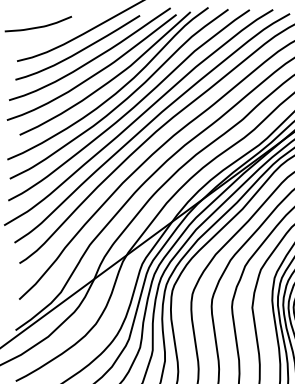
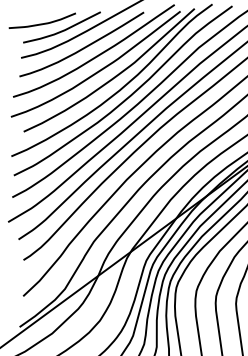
line: (57, 33) -> (61, 30), added

